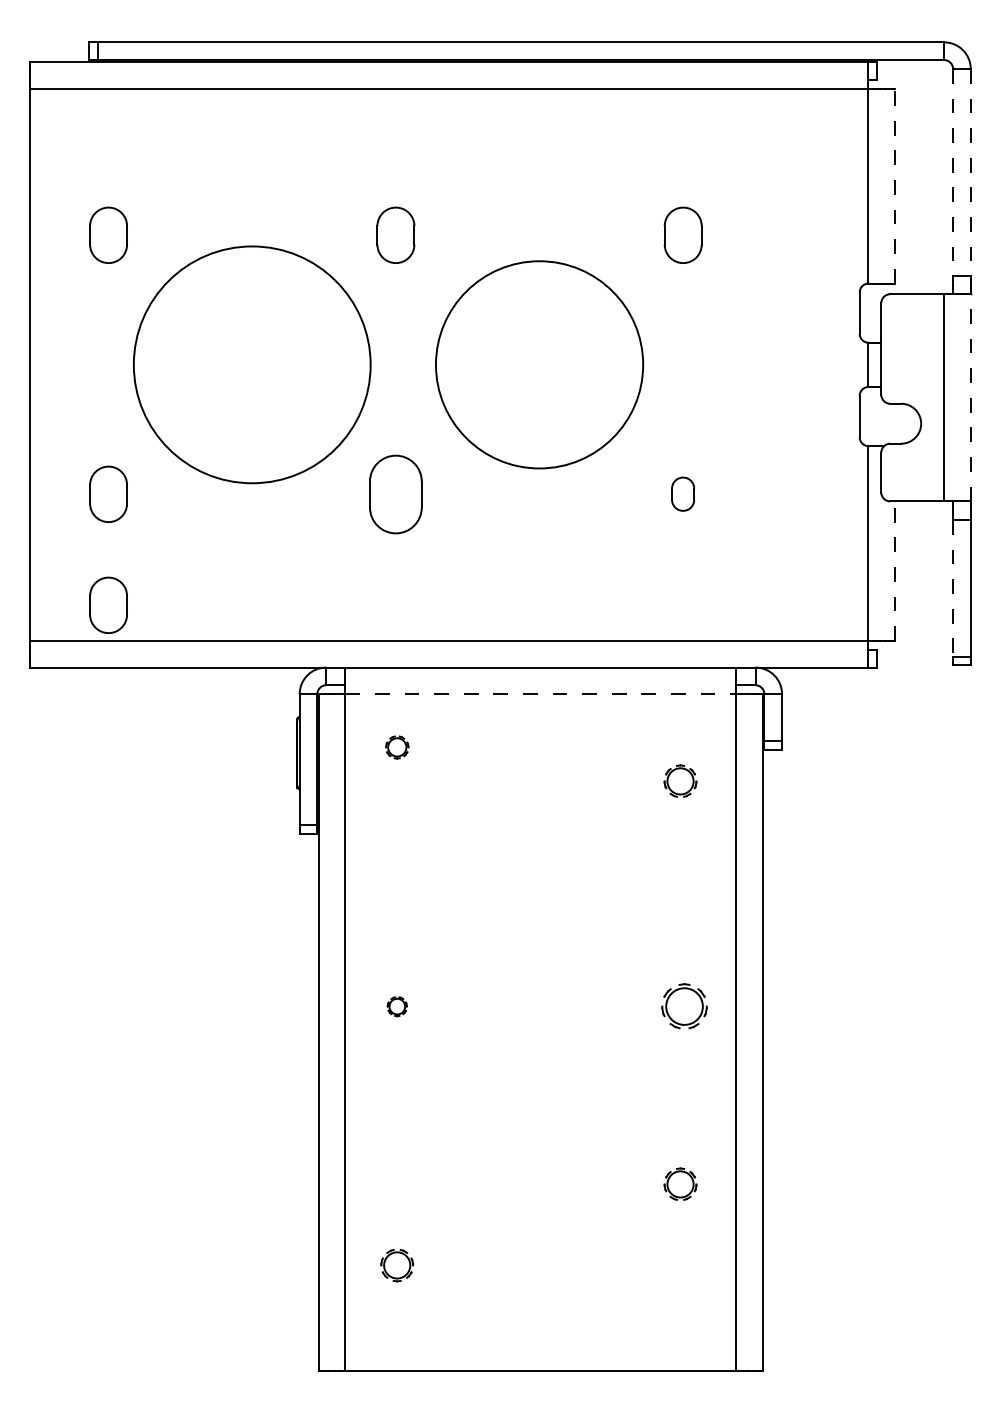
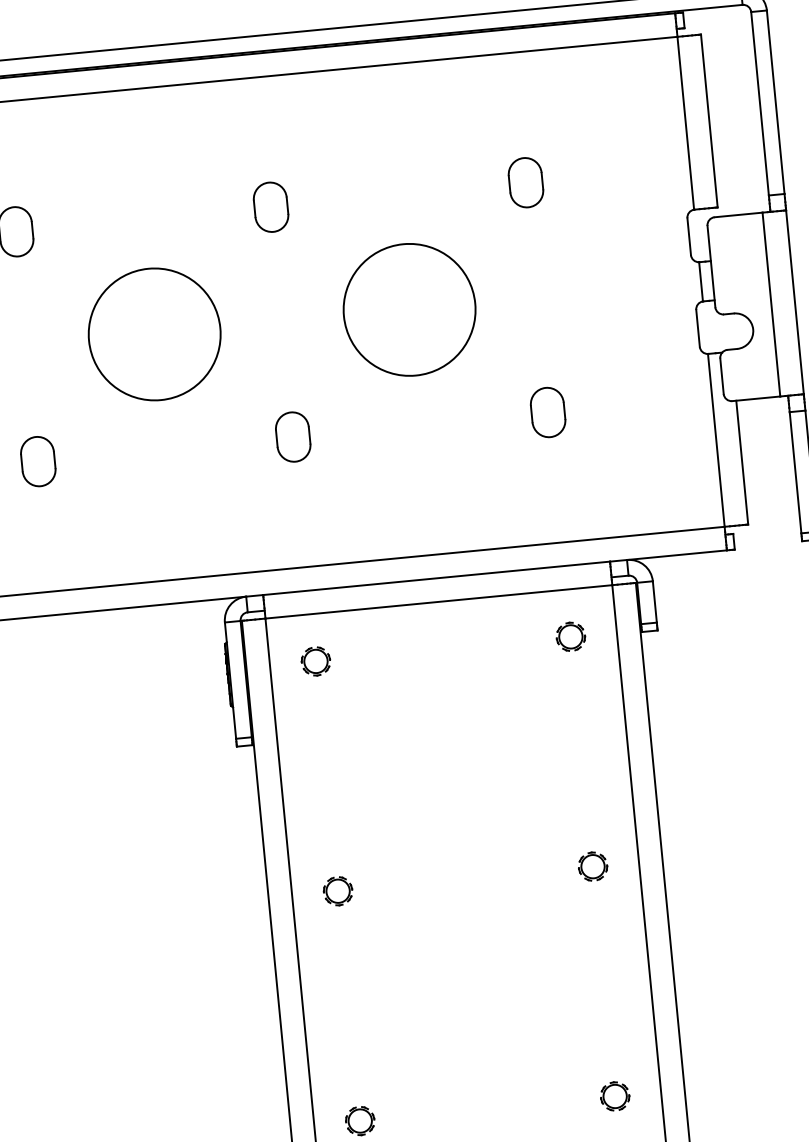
line: (953, 172) -> (760, 103), dashed -> solid
line: (970, 172) -> (775, 102), dashed -> solid
line: (894, 185) -> (709, 120), dashed -> solid
circle: (252, 364) -> (154, 334), size x0.62
circle: (539, 364) -> (409, 309), size x0.71
line: (970, 397) -> (794, 302), dashed -> solid
part: (395, 493) -> (292, 436), size x0.71
part: (682, 493) -> (547, 411), size x1.67
line: (894, 571) -> (742, 462), dashed -> solid
line: (953, 588) -> (795, 472), dashed -> solid
part: (108, 604) -> (47, 559), removed
line: (541, 694) -> (439, 602), dashed -> solid
part: (397, 747) -> (316, 661), size x1.43
part: (680, 780) -> (570, 636), moved
part: (684, 1005) -> (592, 865), size x0.71
part: (397, 1006) -> (338, 891), size x1.67
part: (680, 1183) -> (615, 1095), moved

